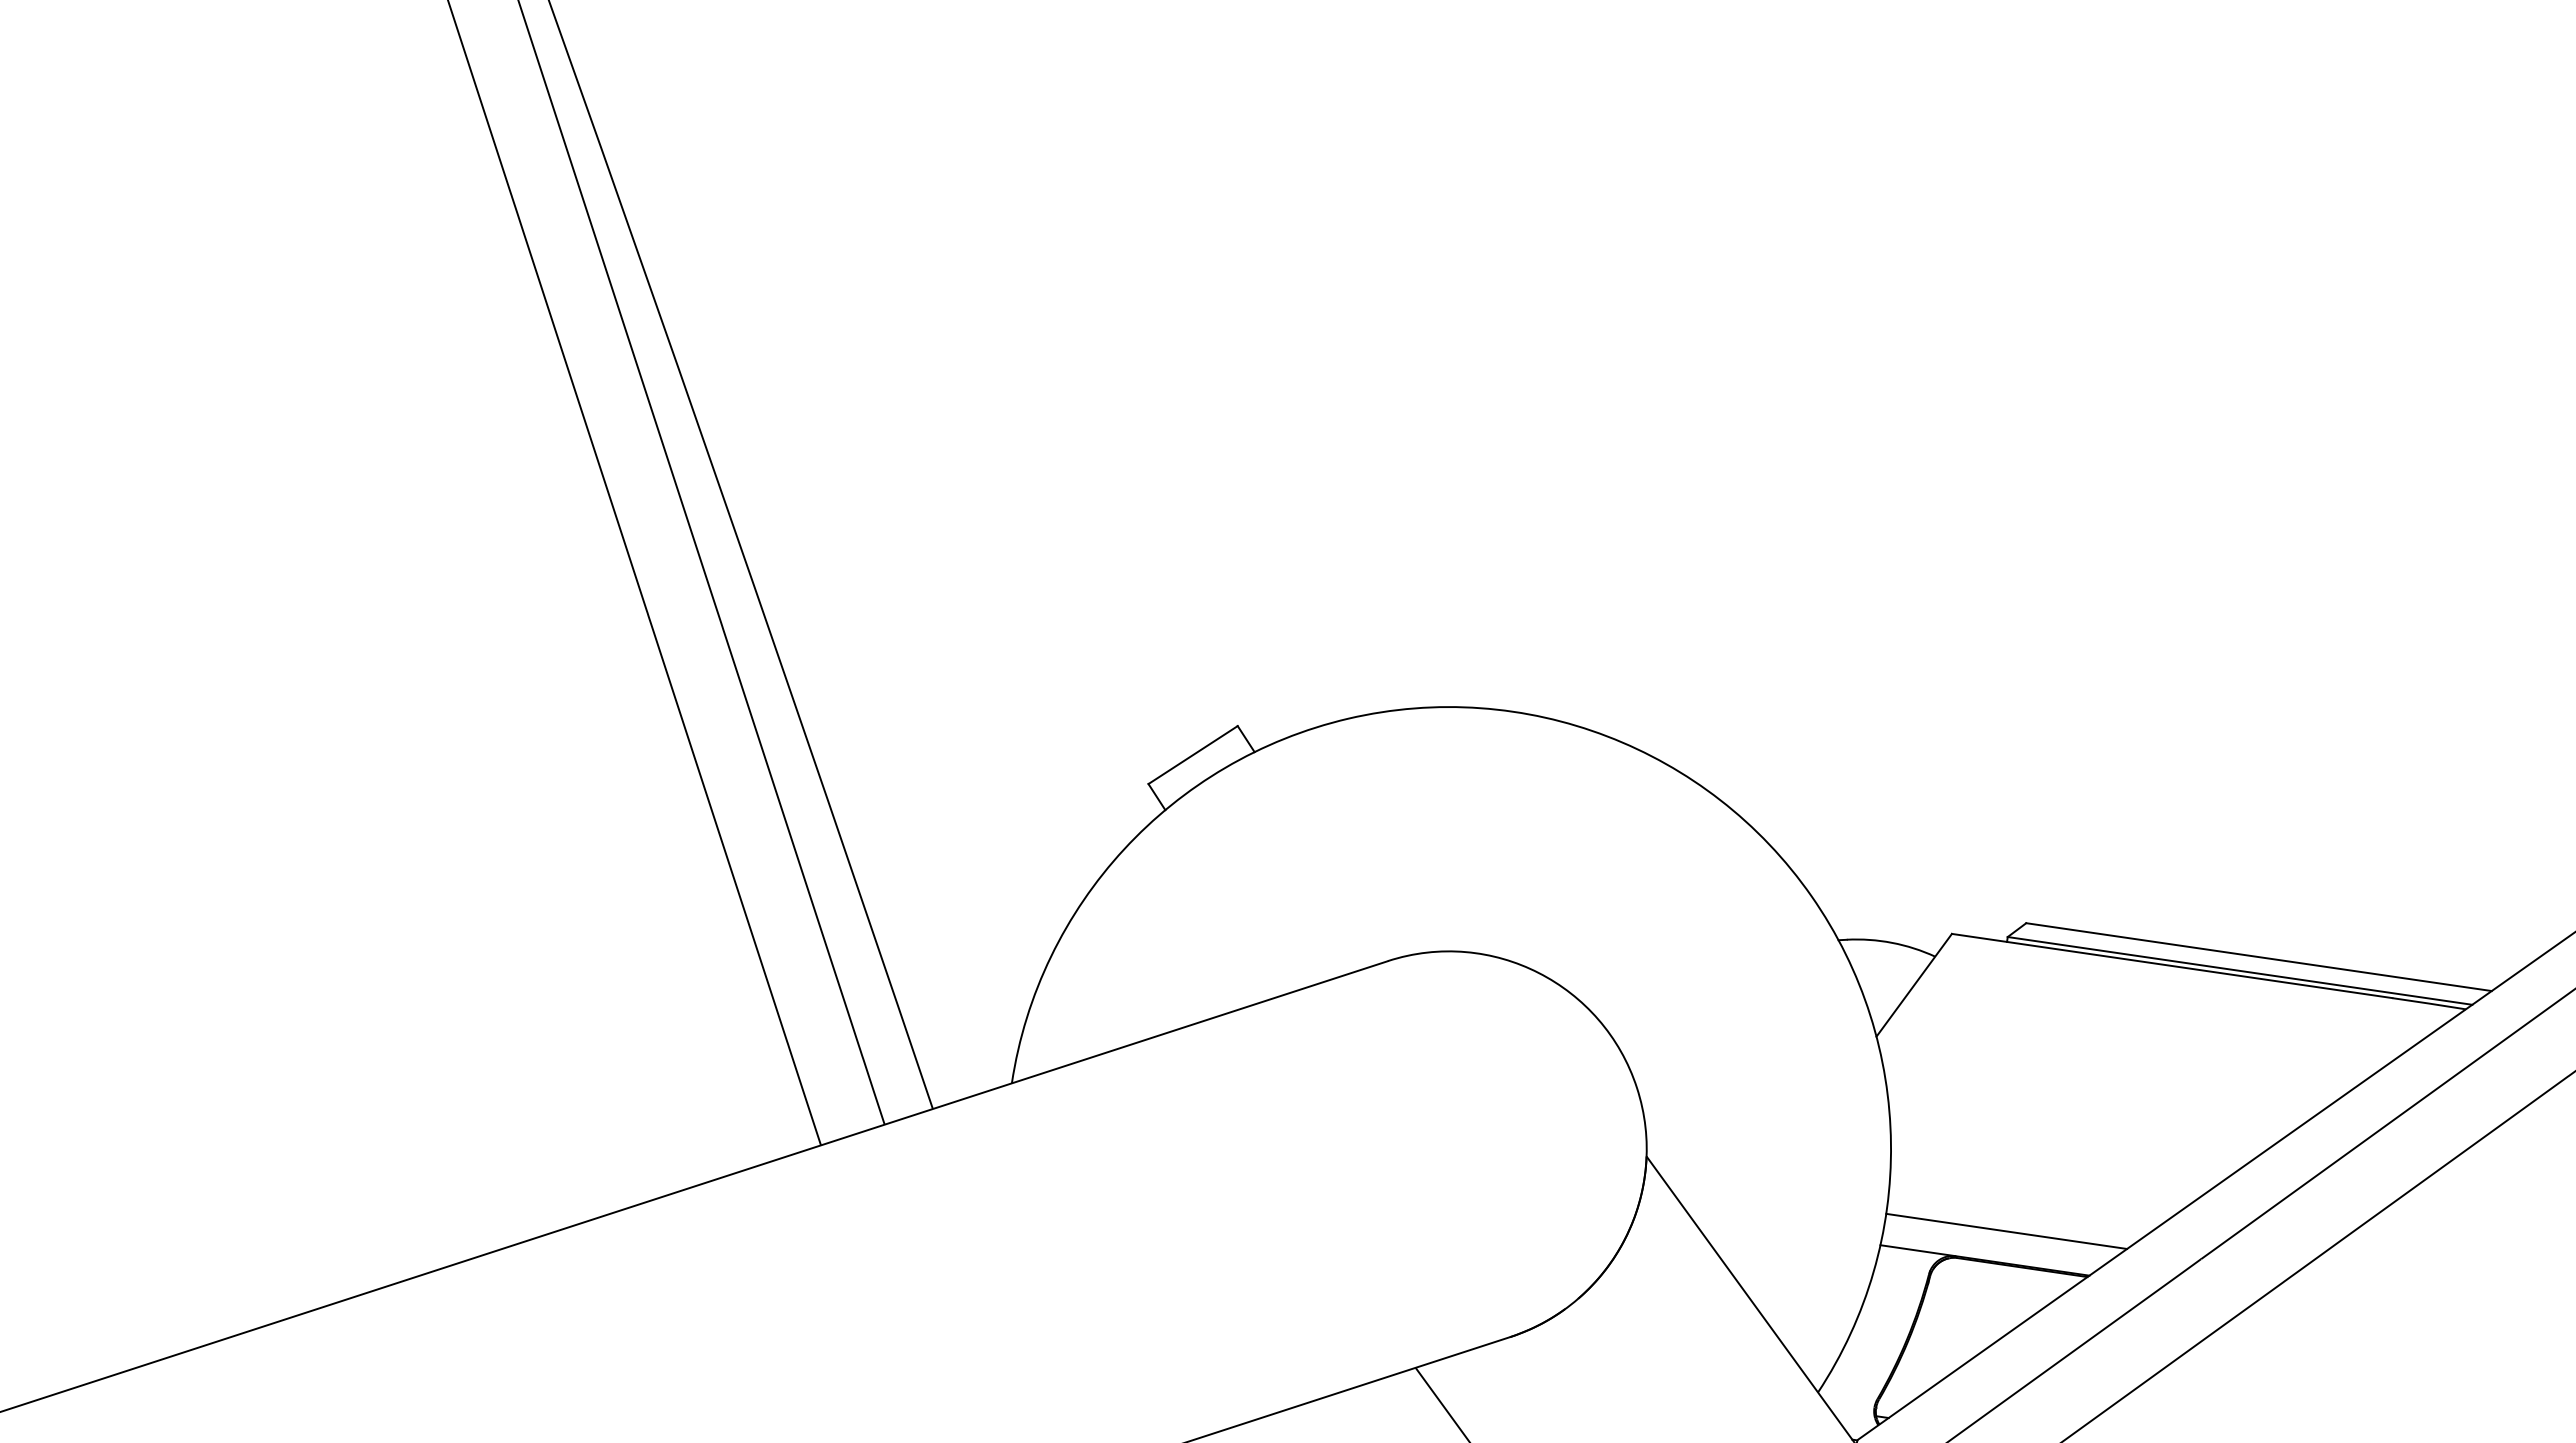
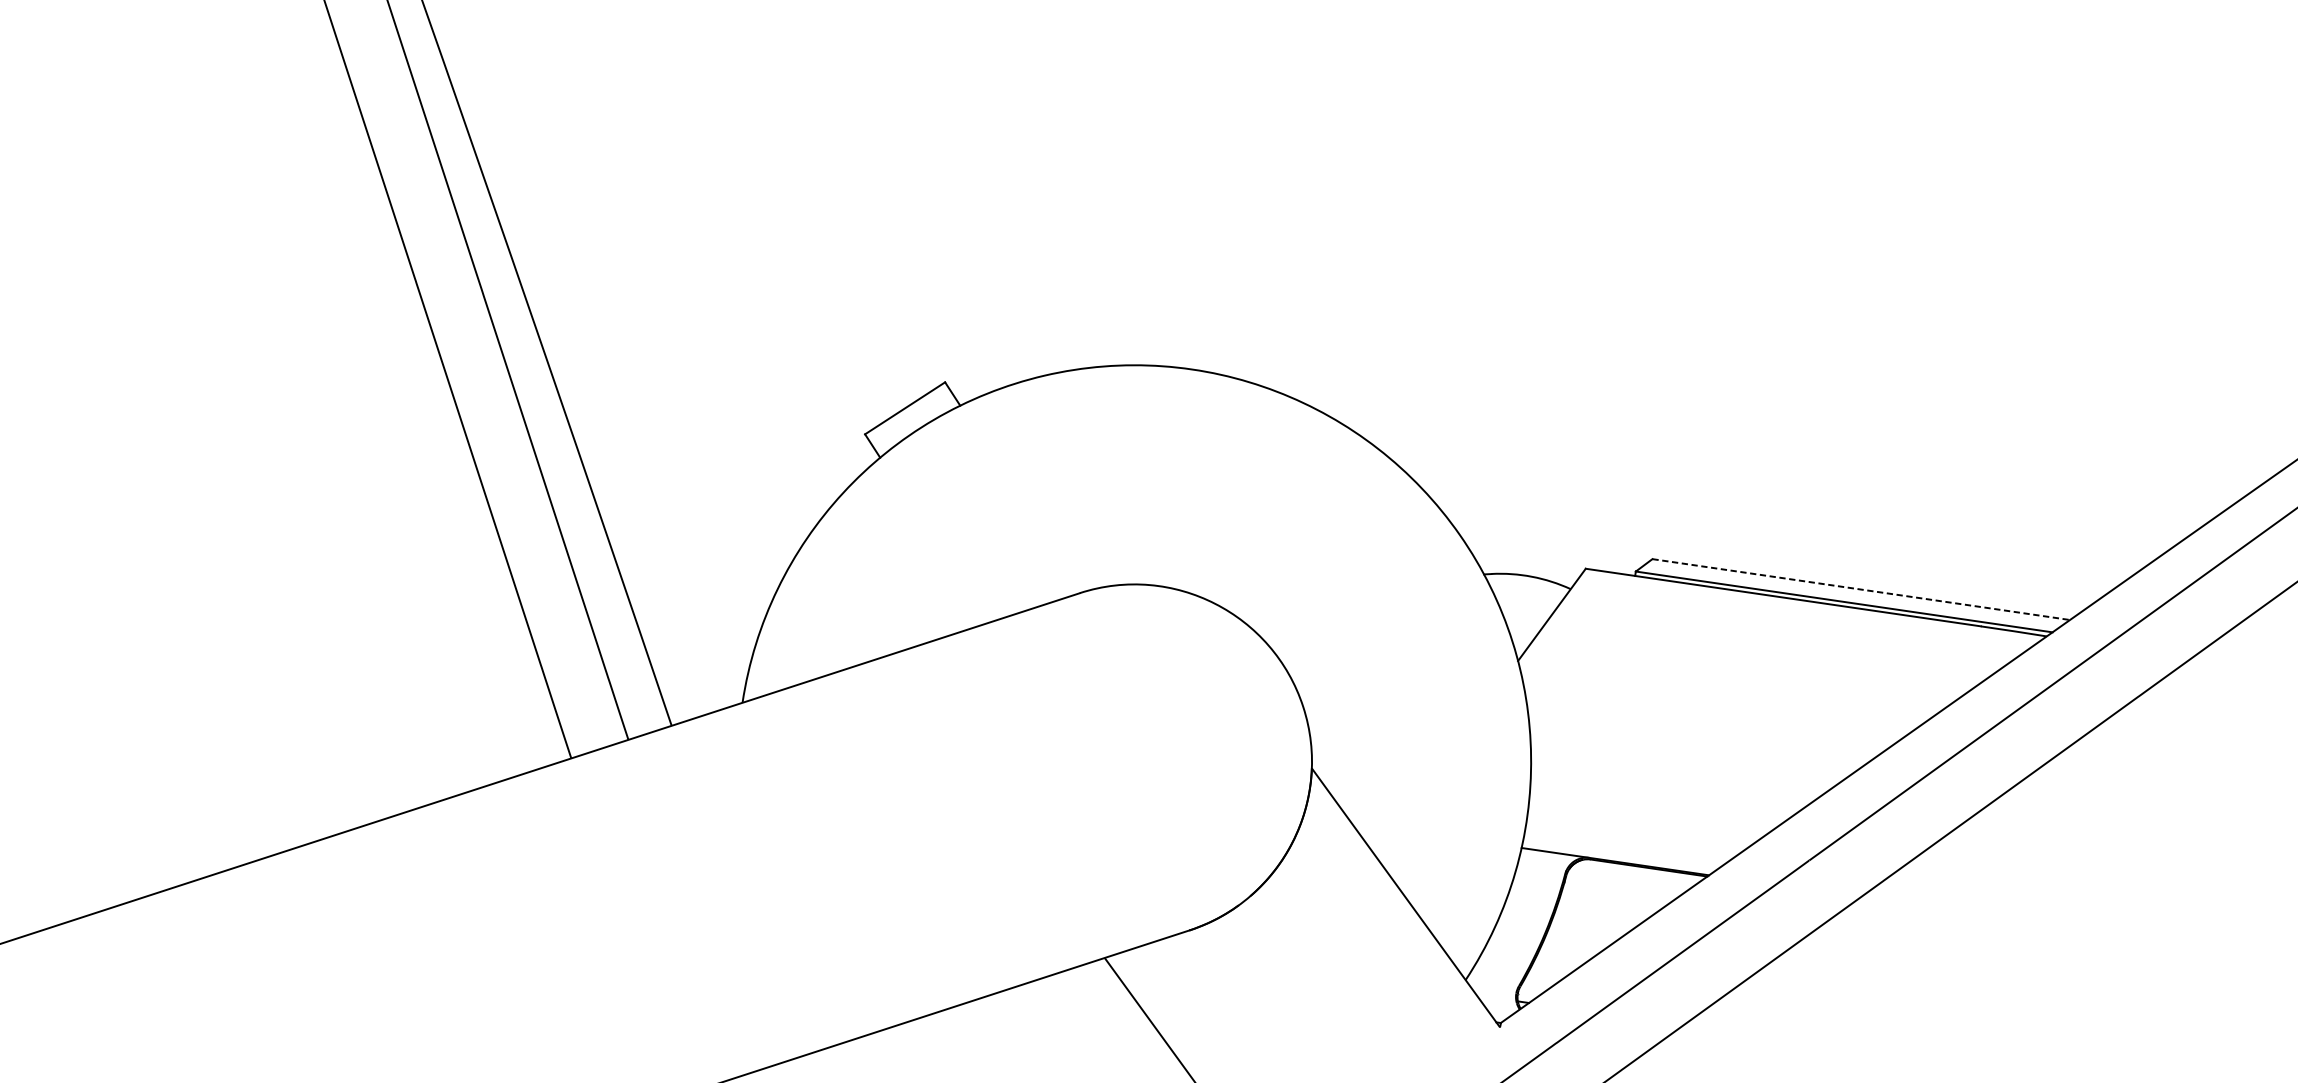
line: (2259, 957) -> (1861, 589), solid -> dashed
line: (2006, 1230) -> (1634, 834), removed

